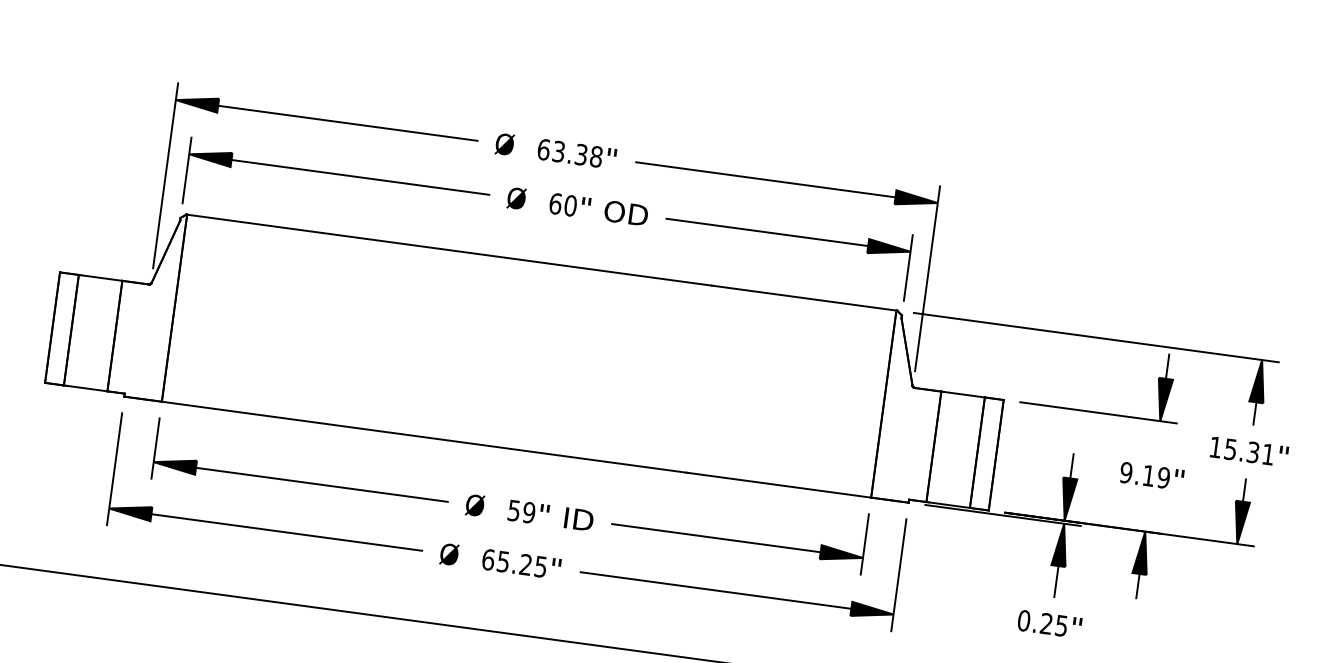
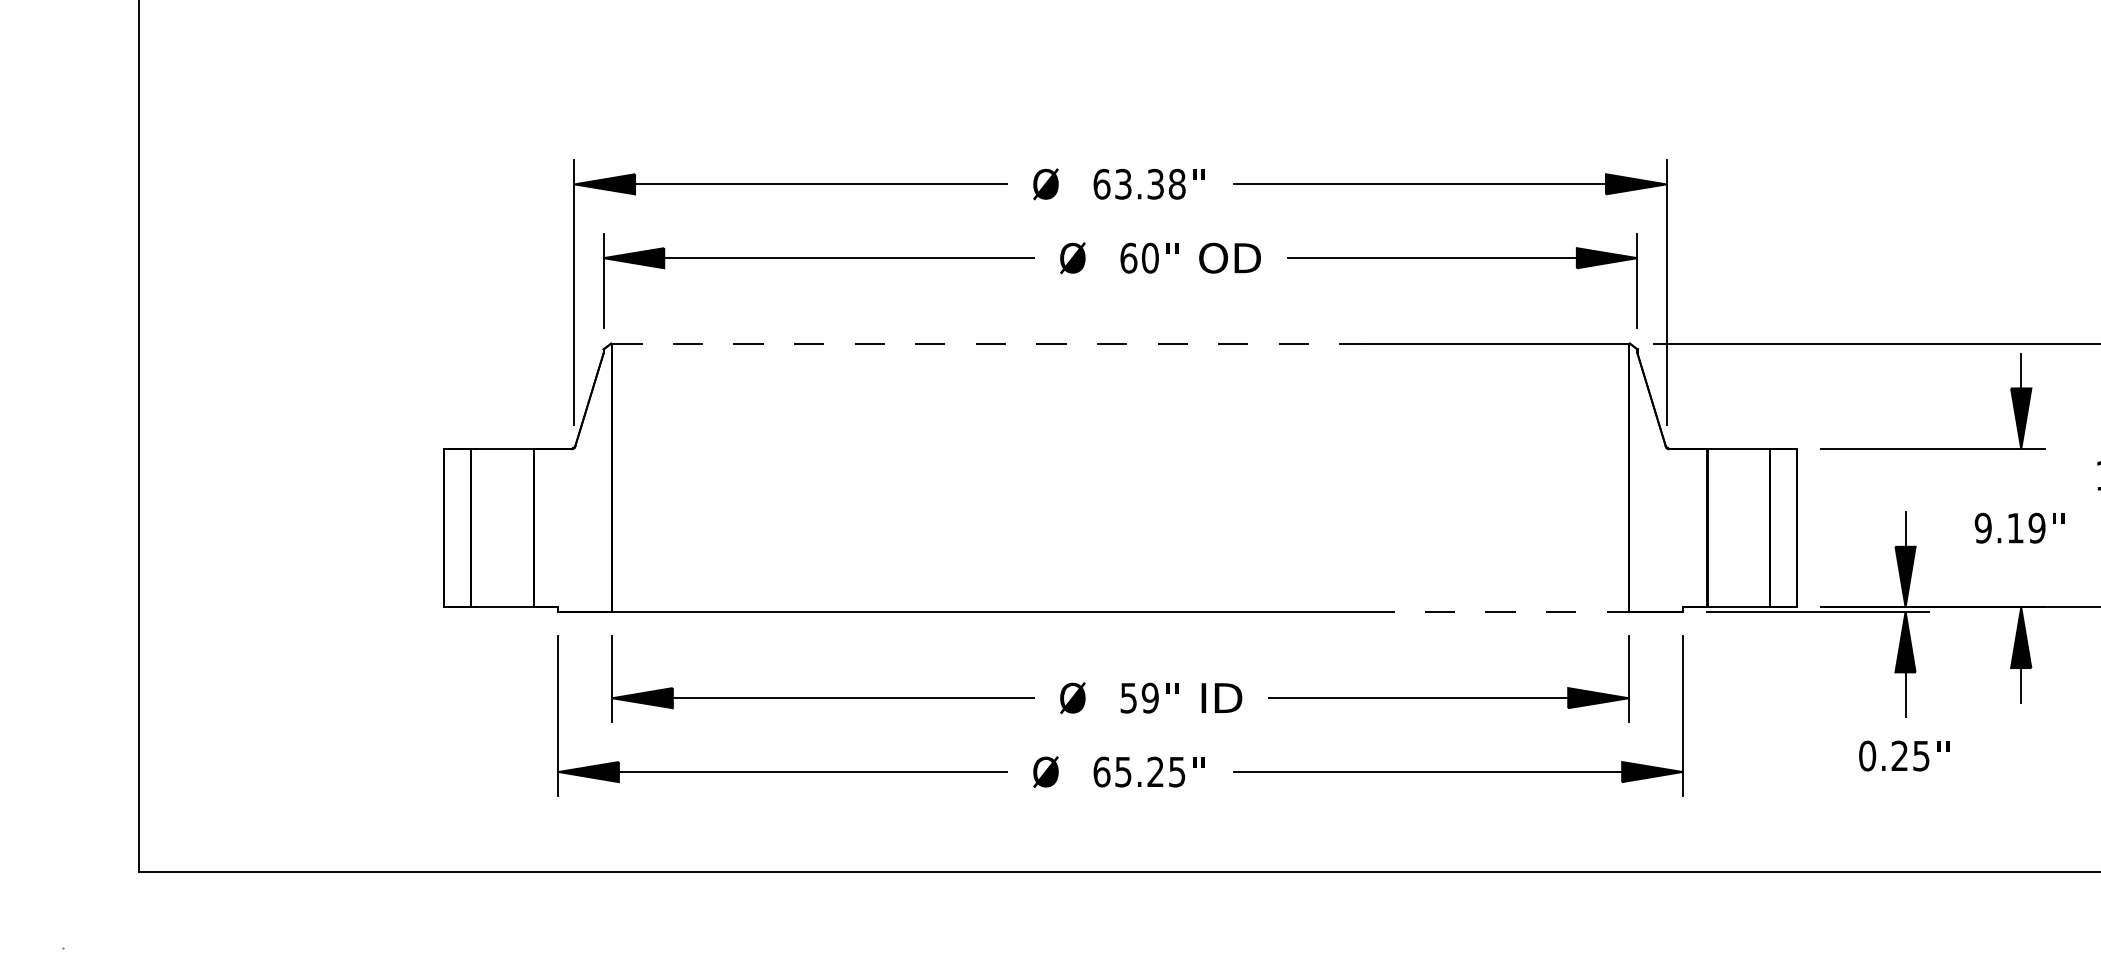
line: (449, 250) -> (988, 343), solid -> dashed
line: (779, 485) -> (1497, 611), solid -> dashed

